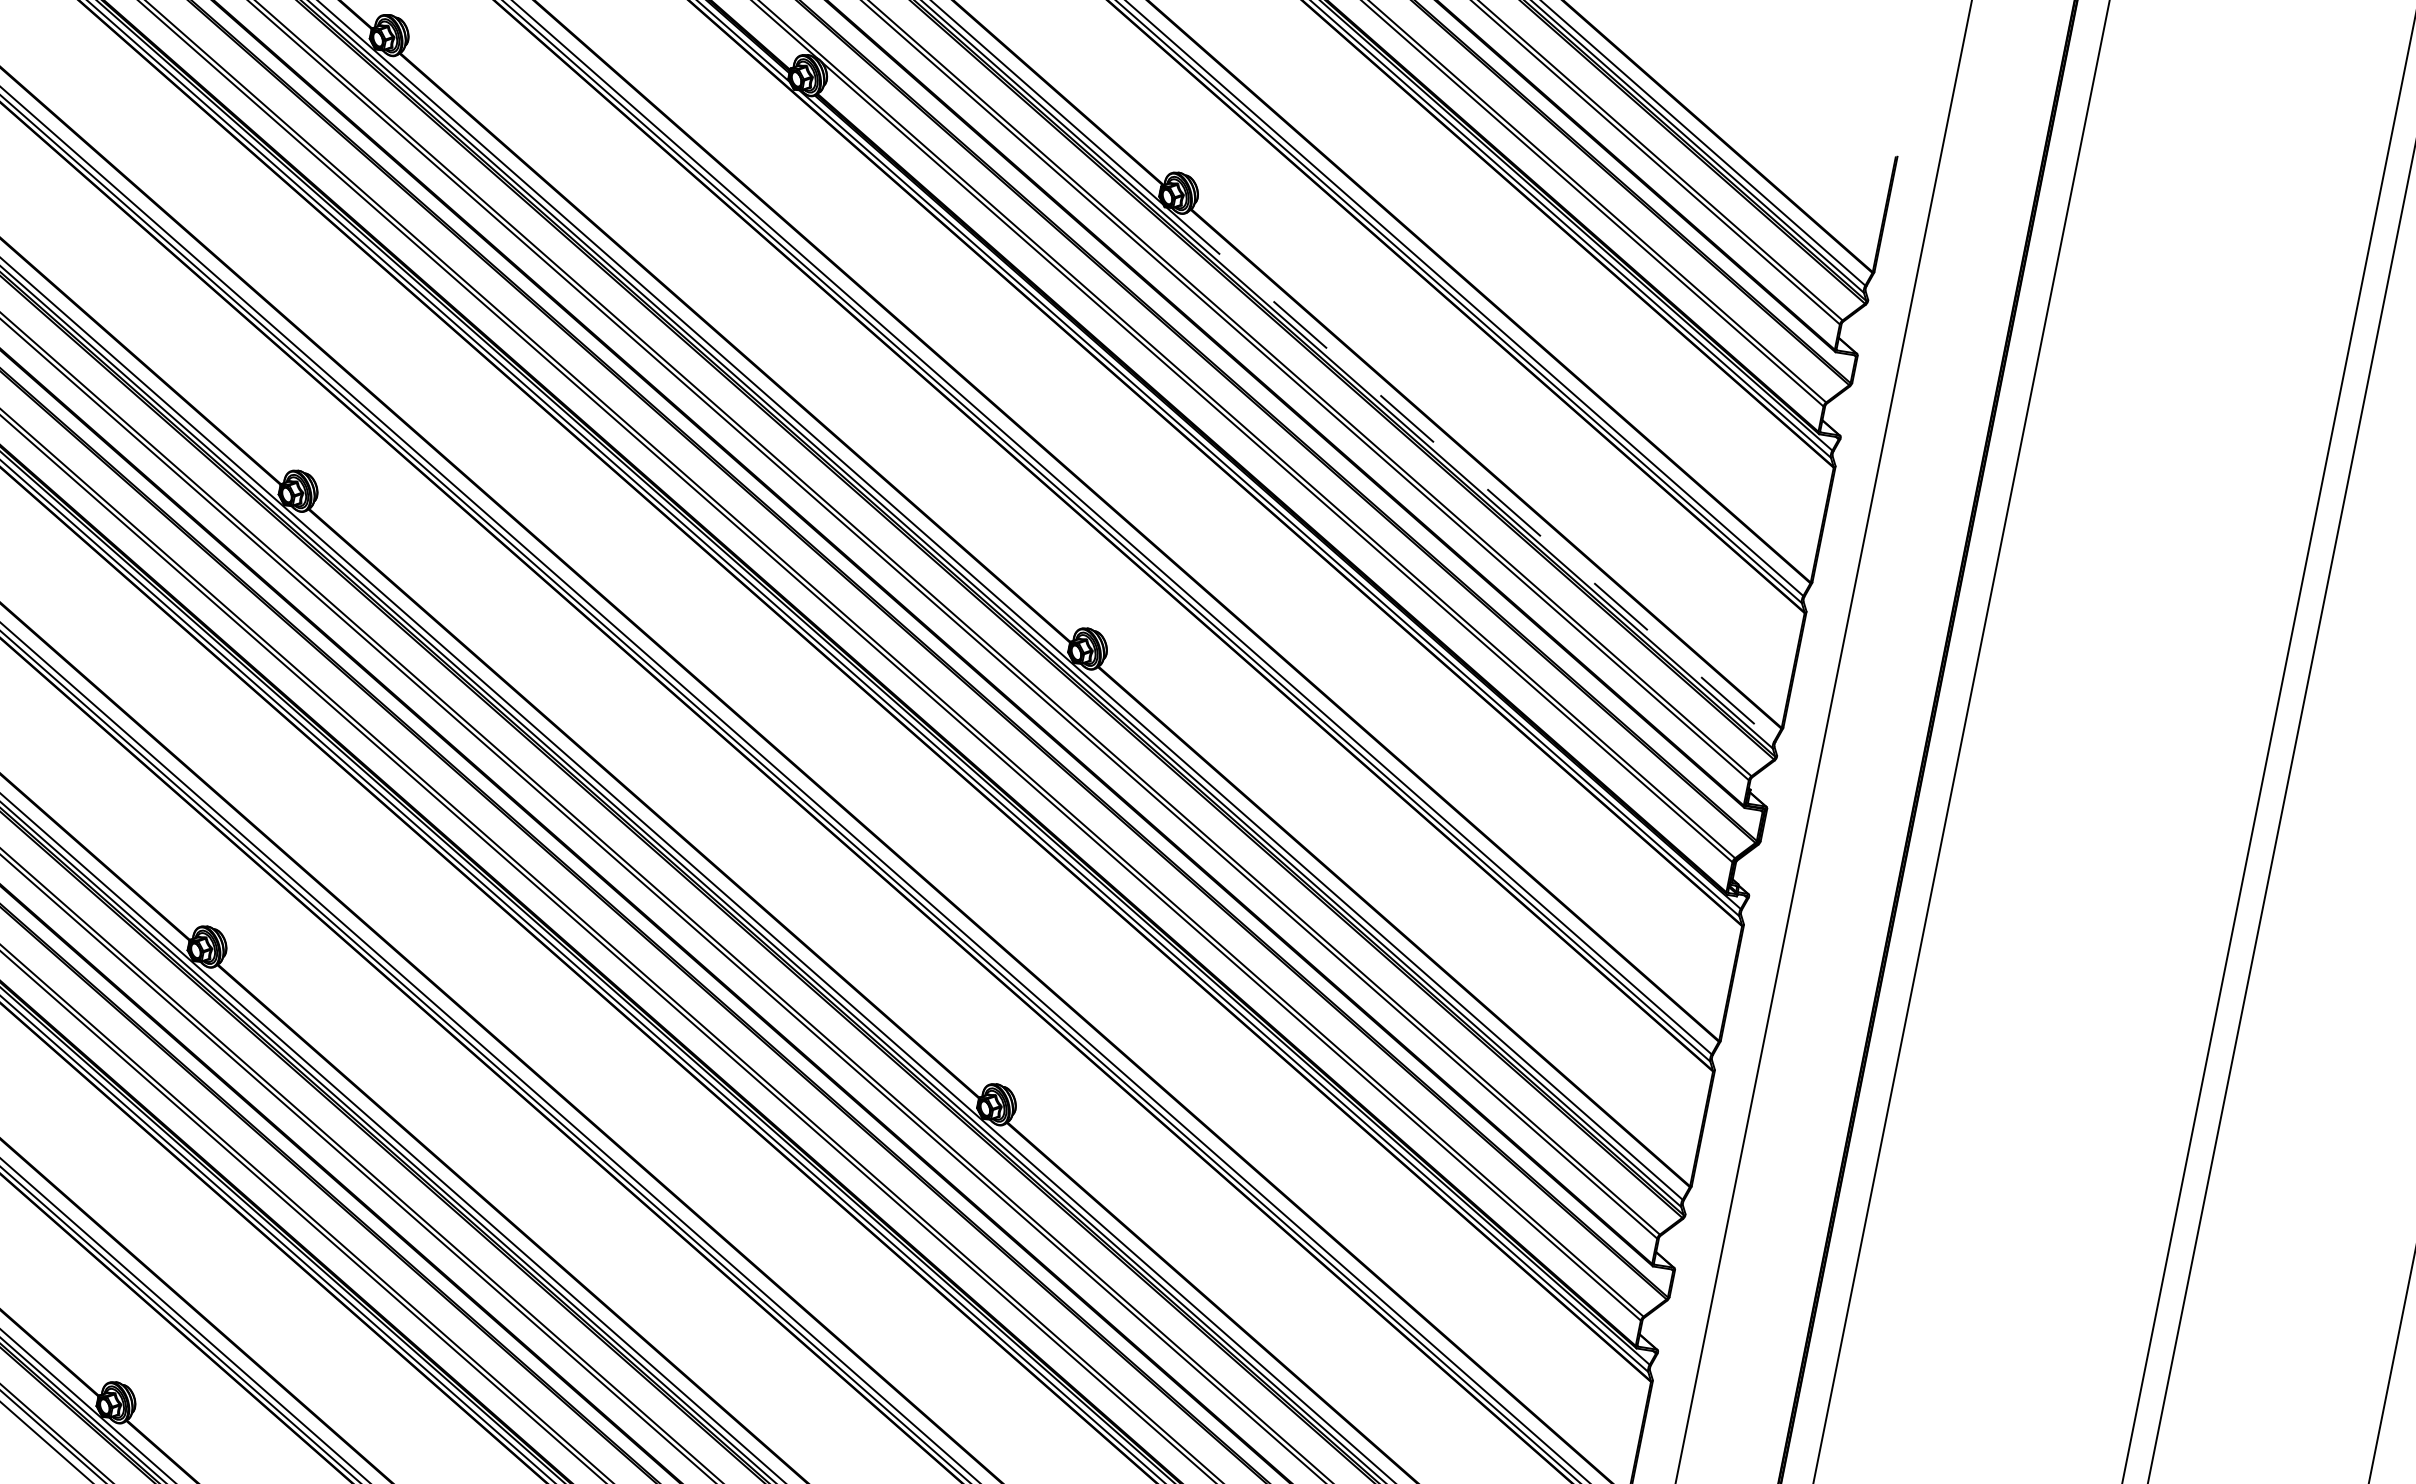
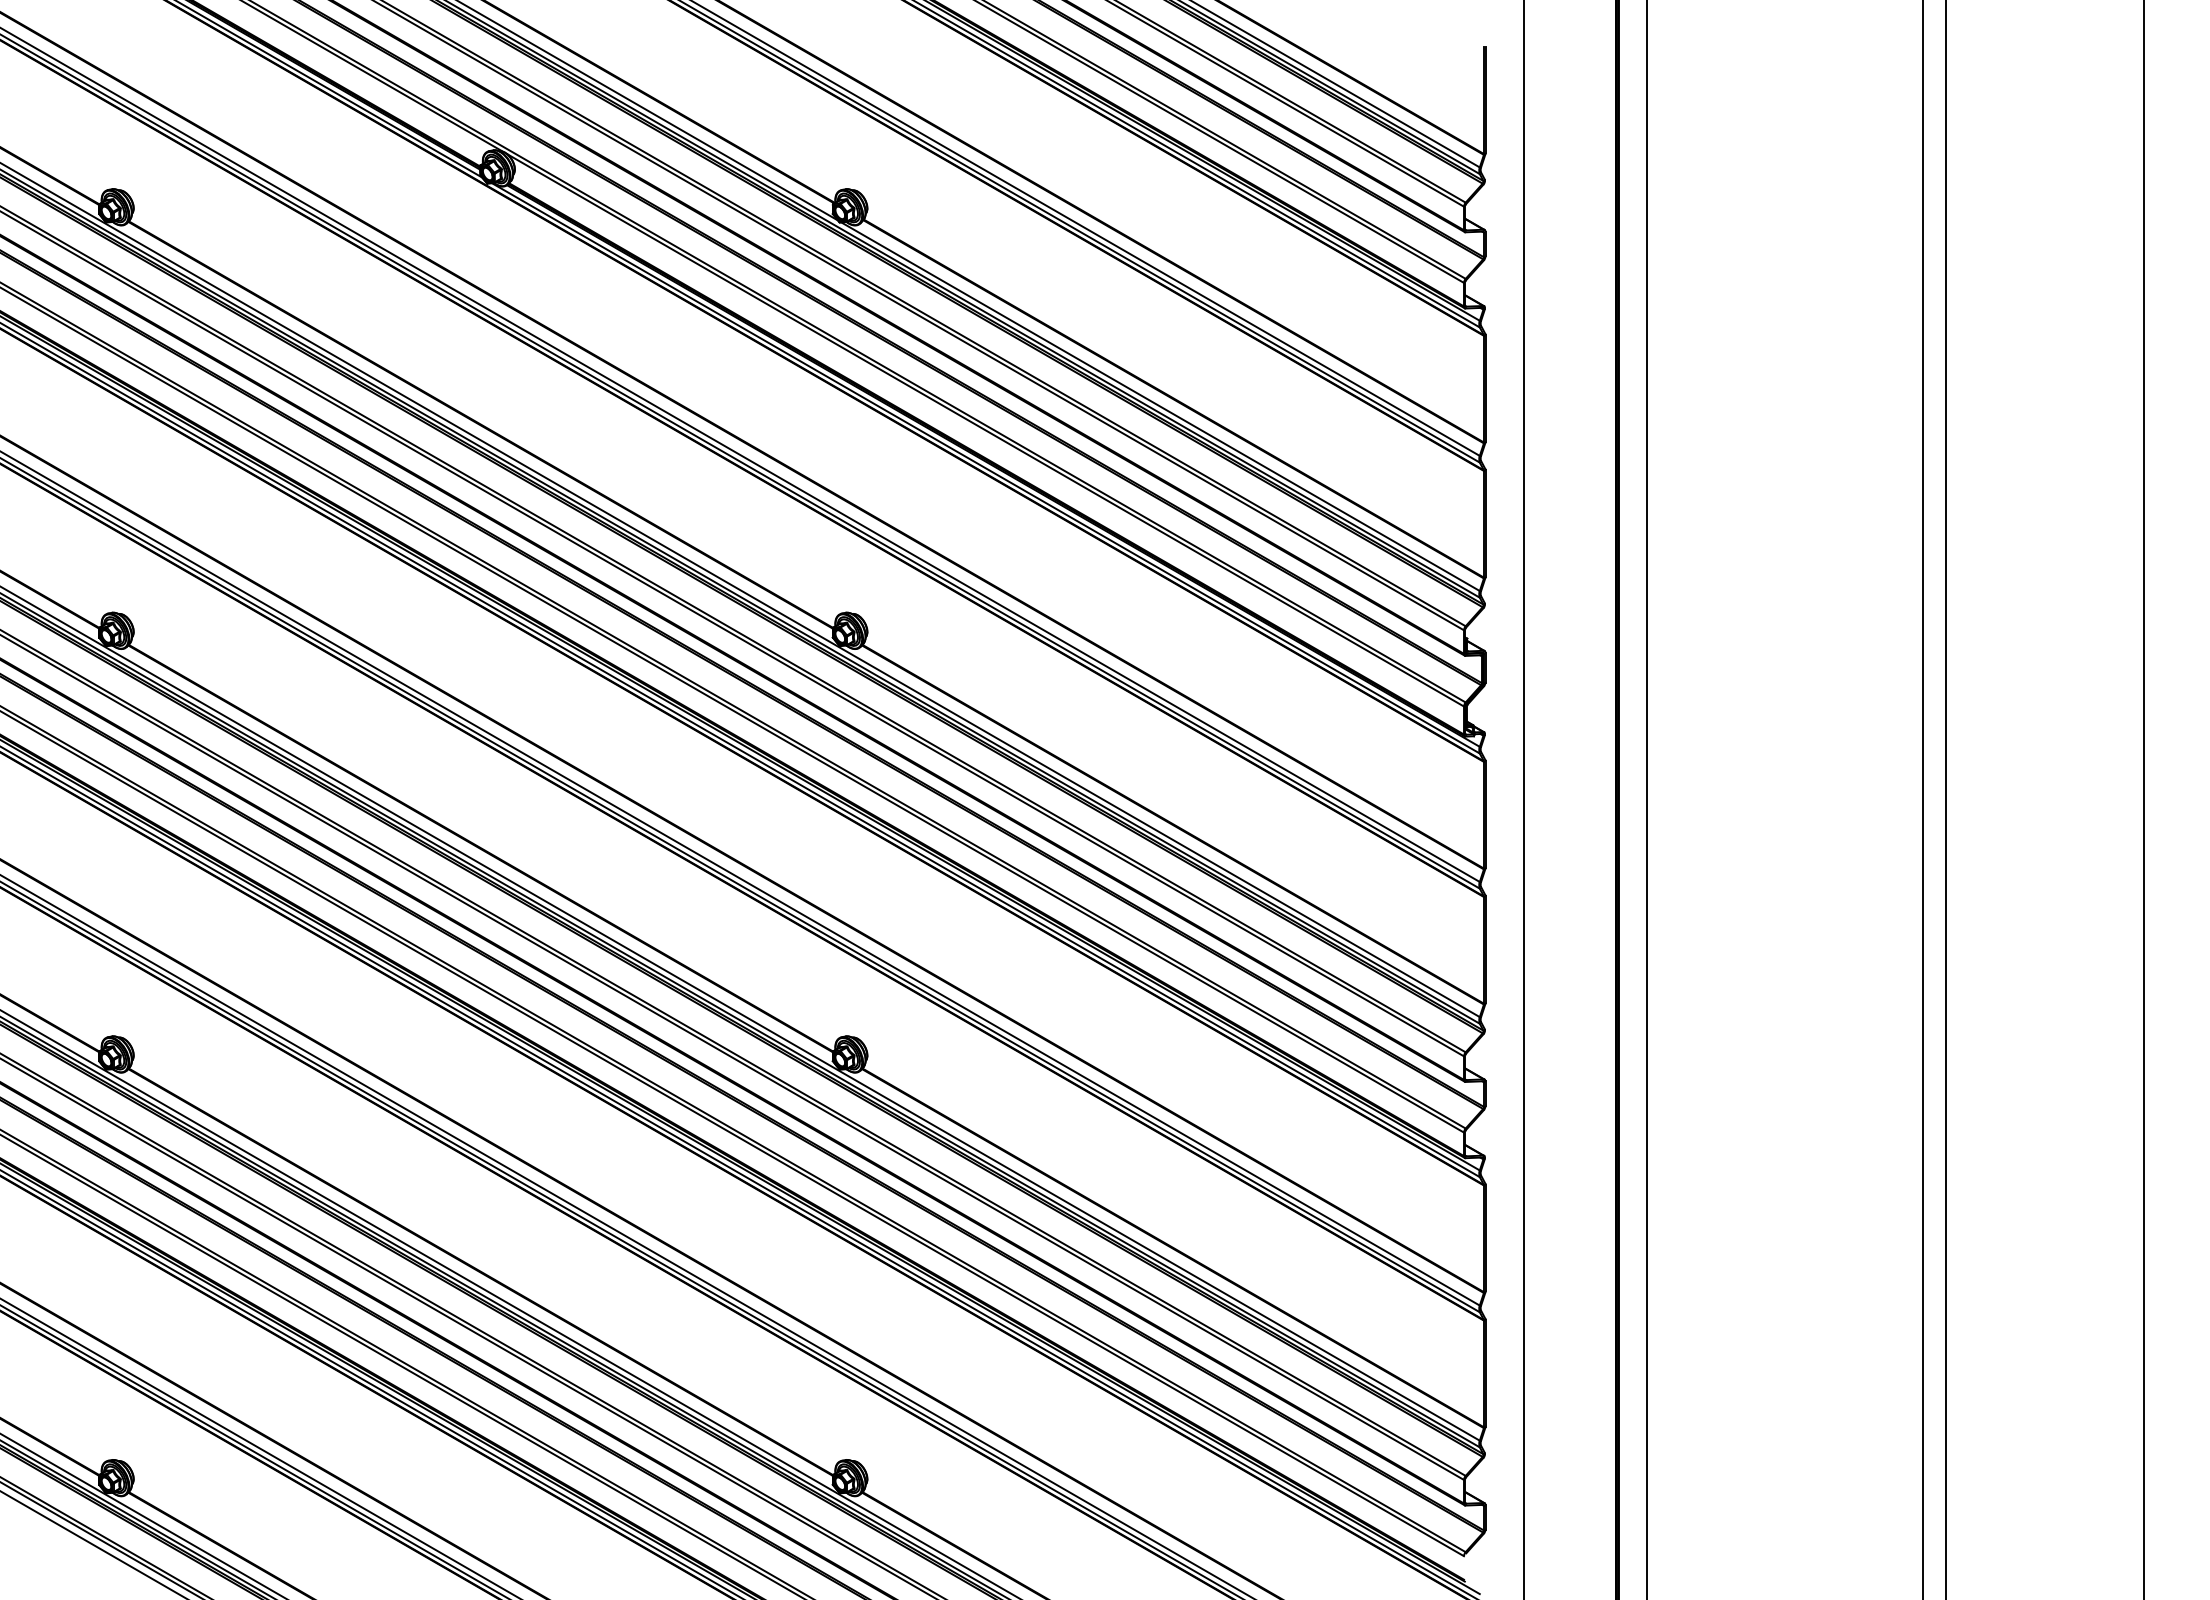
line: (1470, 474) -> (1160, 406), dashed -> solid

